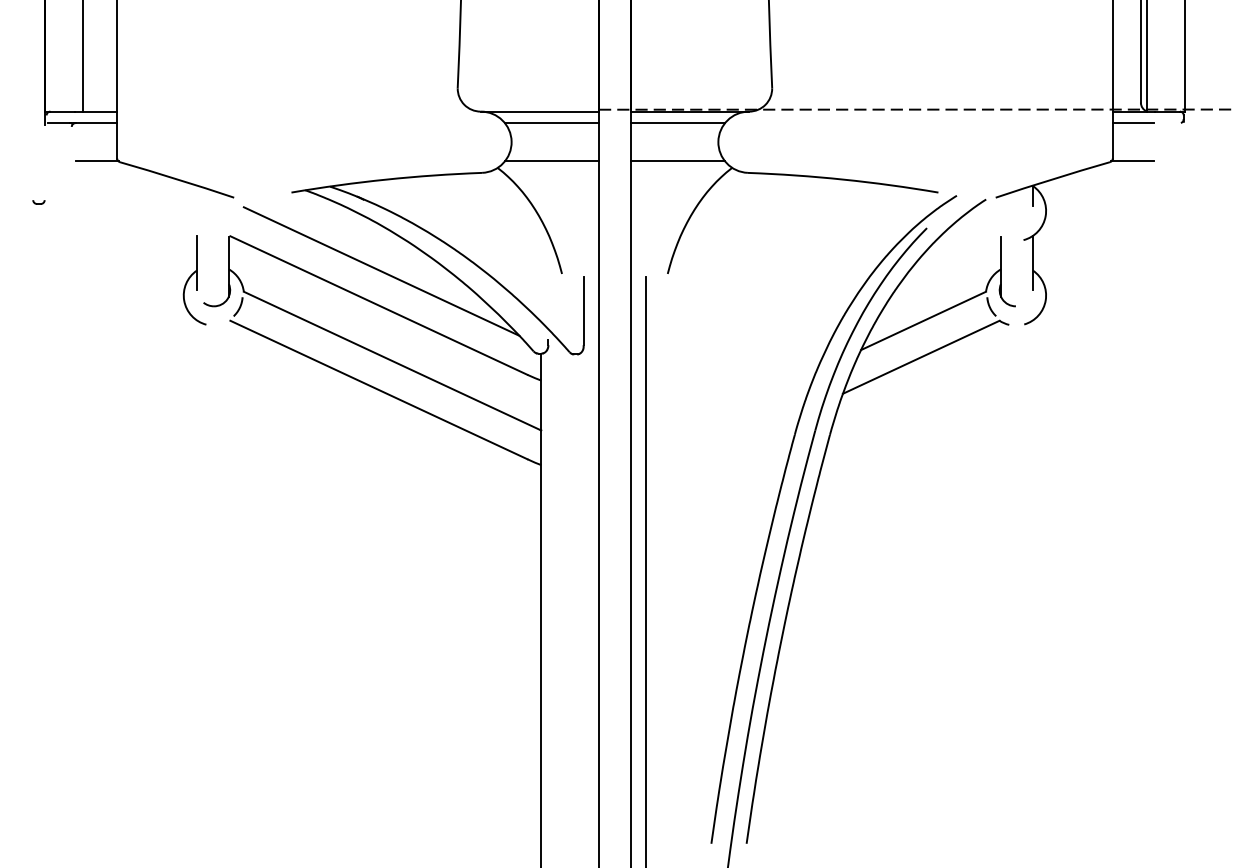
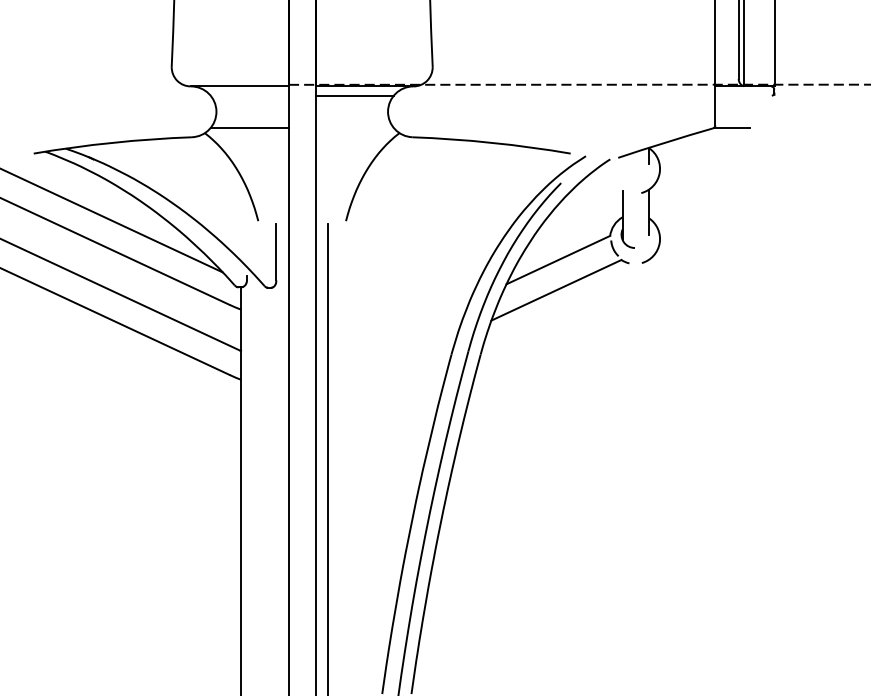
line: (551, 123) -> (249, 96), removed
line: (1133, 123) -> (732, 96), removed
line: (677, 161) -> (354, 127), removed

